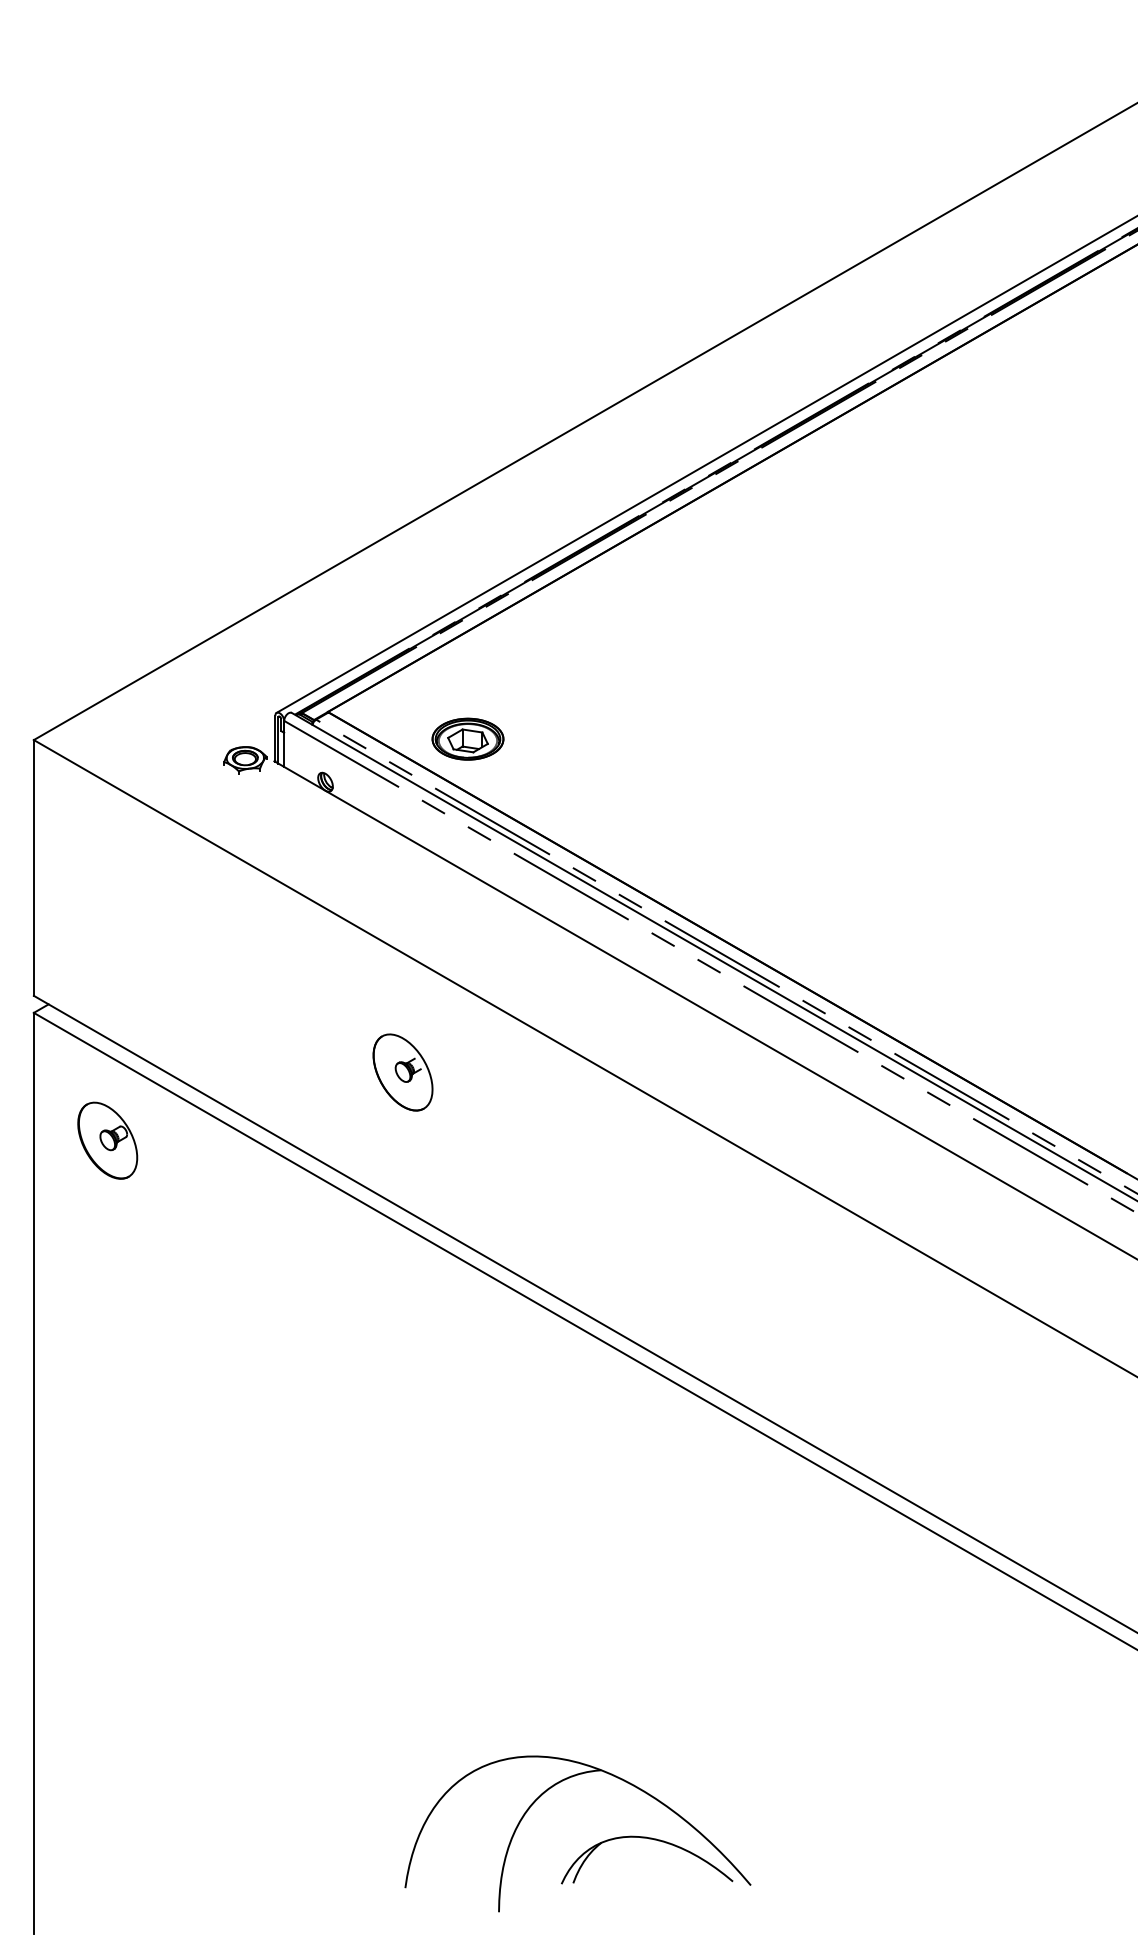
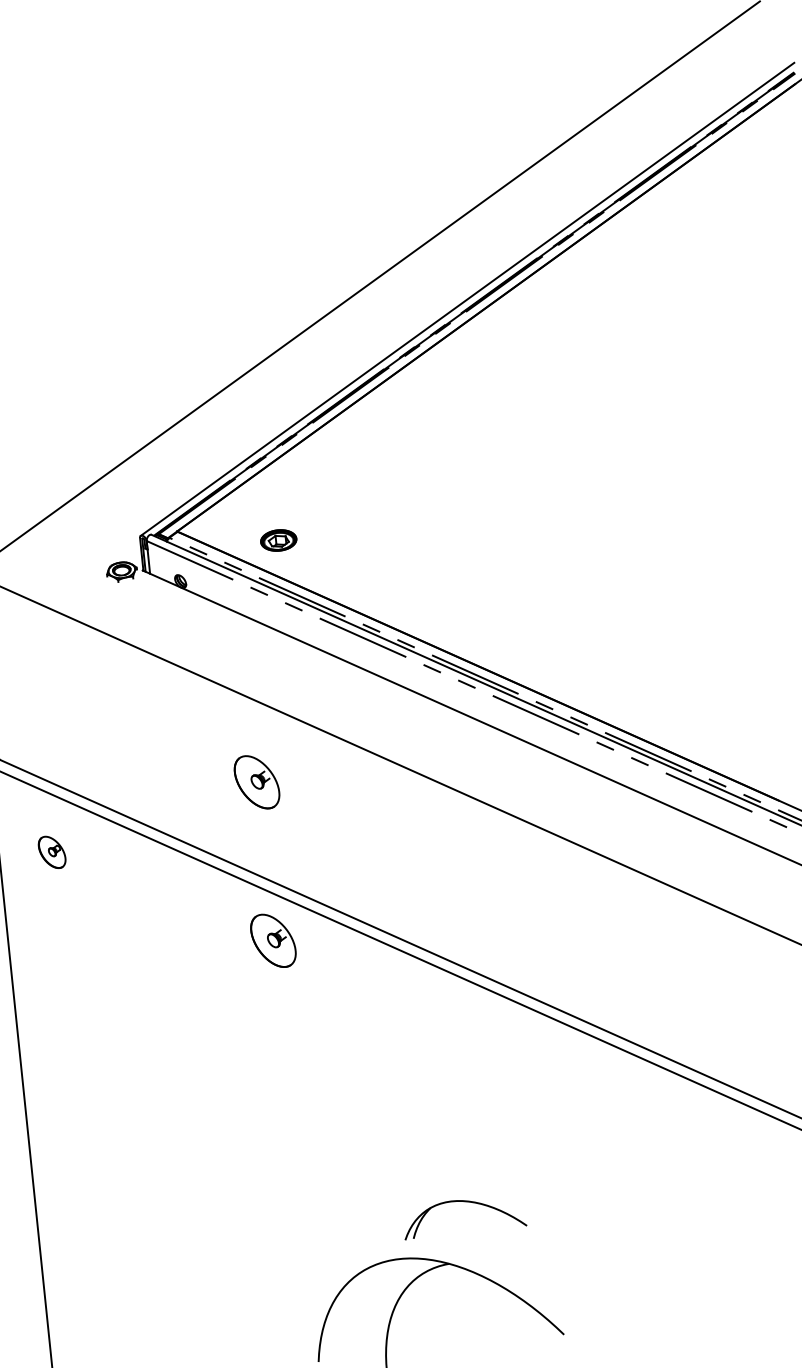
part: (467, 738) -> (278, 540), size x0.7
part: (107, 1140) -> (51, 852), size x0.6
part: (402, 1295) -> (273, 940), added
part: (649, 1839) -> (464, 1202), moved

